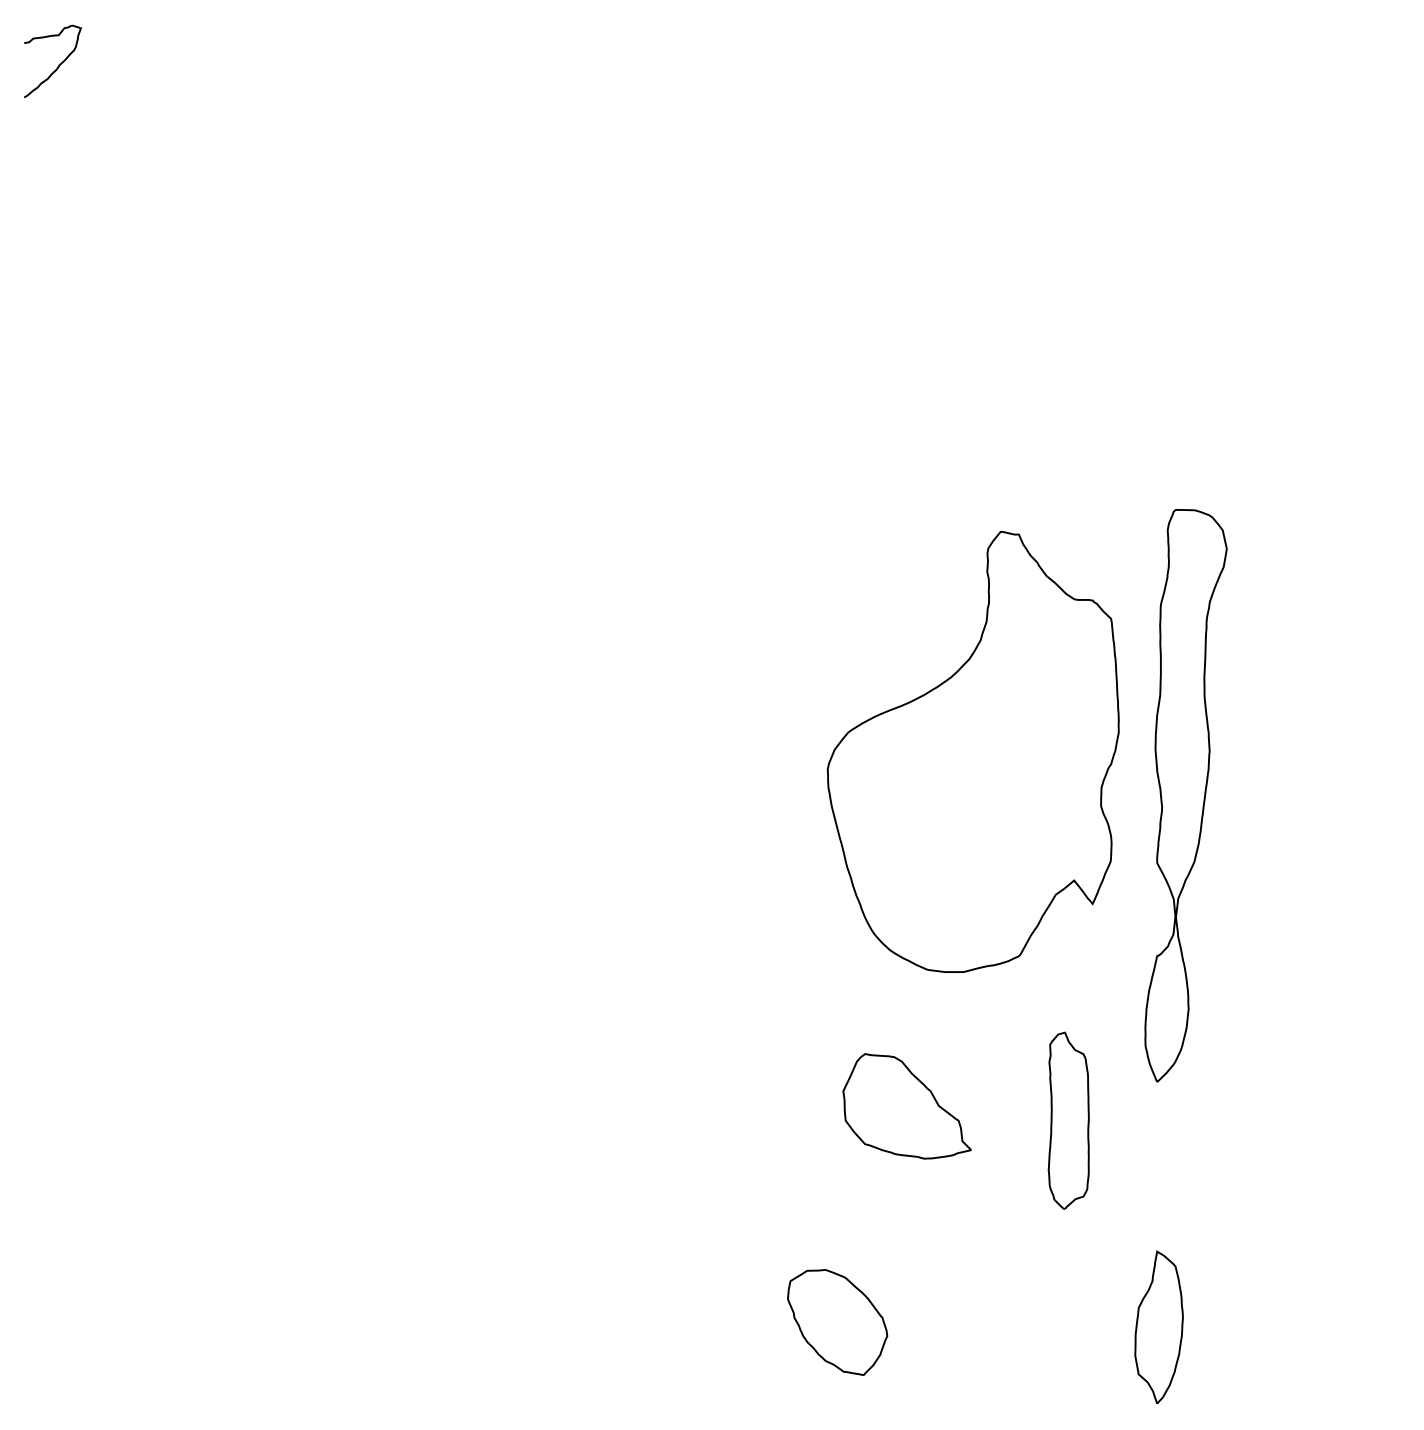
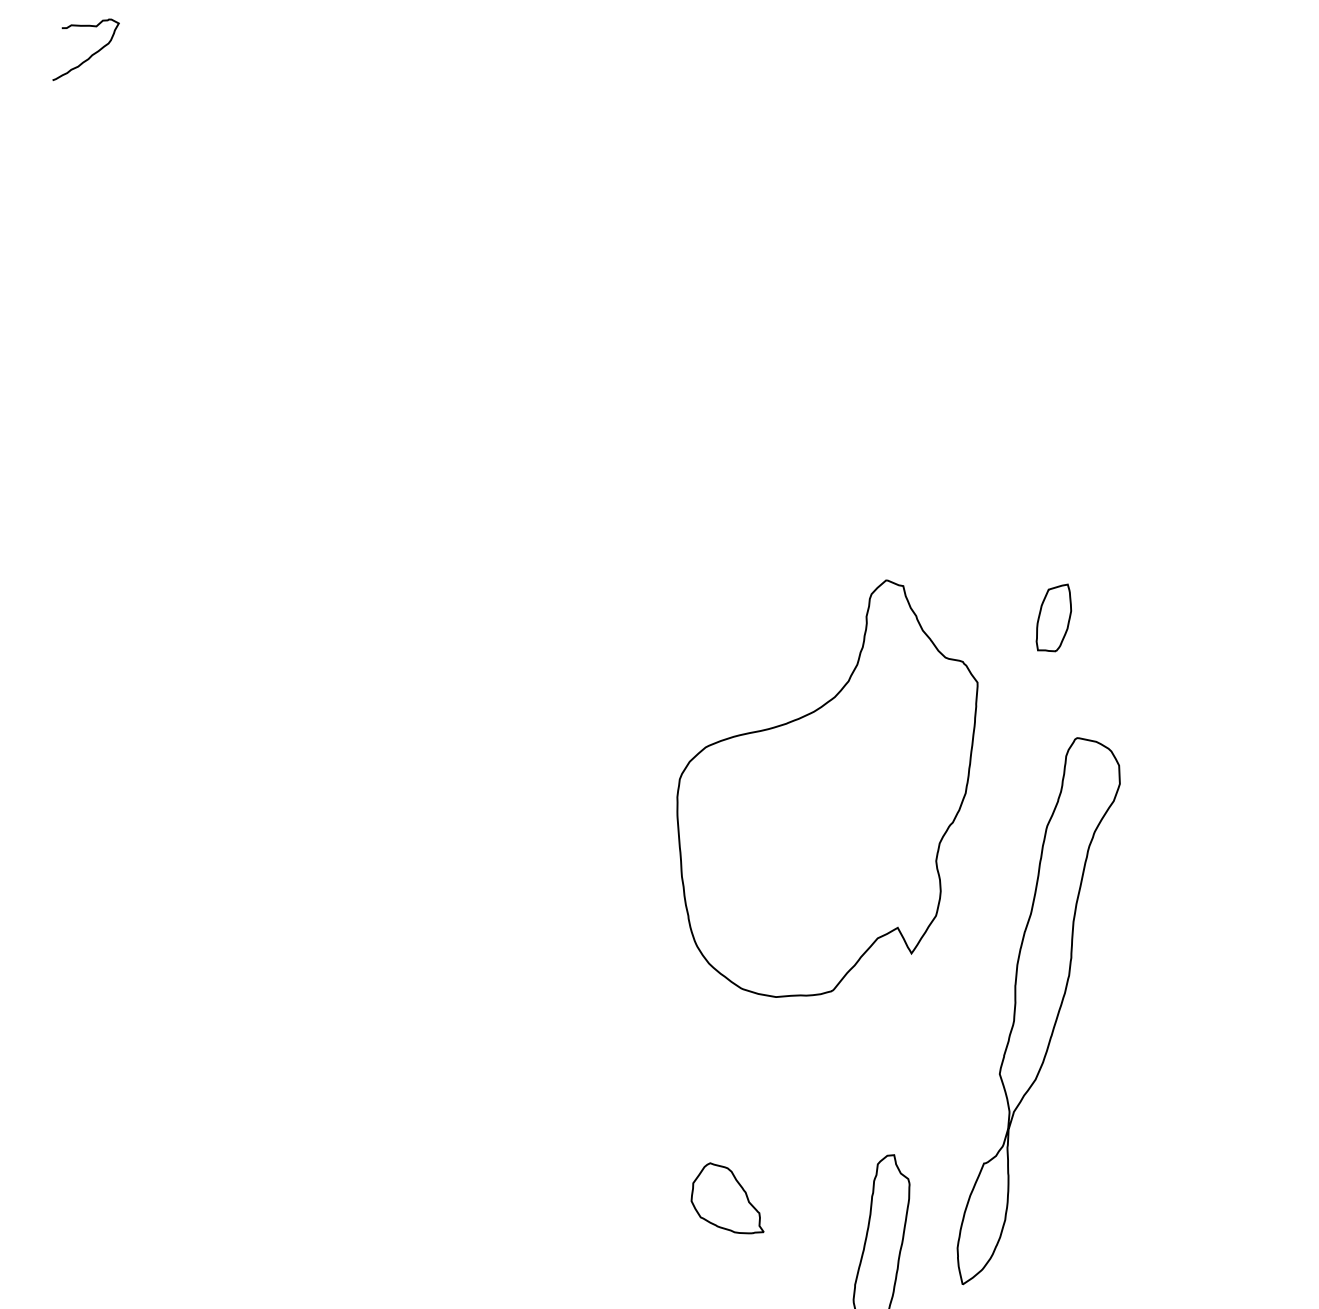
part: (1130, 461) -> (1053, 617), added
part: (972, 751) -> (821, 786), moved
part: (1185, 795) -> (1038, 1014), moved
part: (906, 1105) -> (729, 1198), size x0.62

